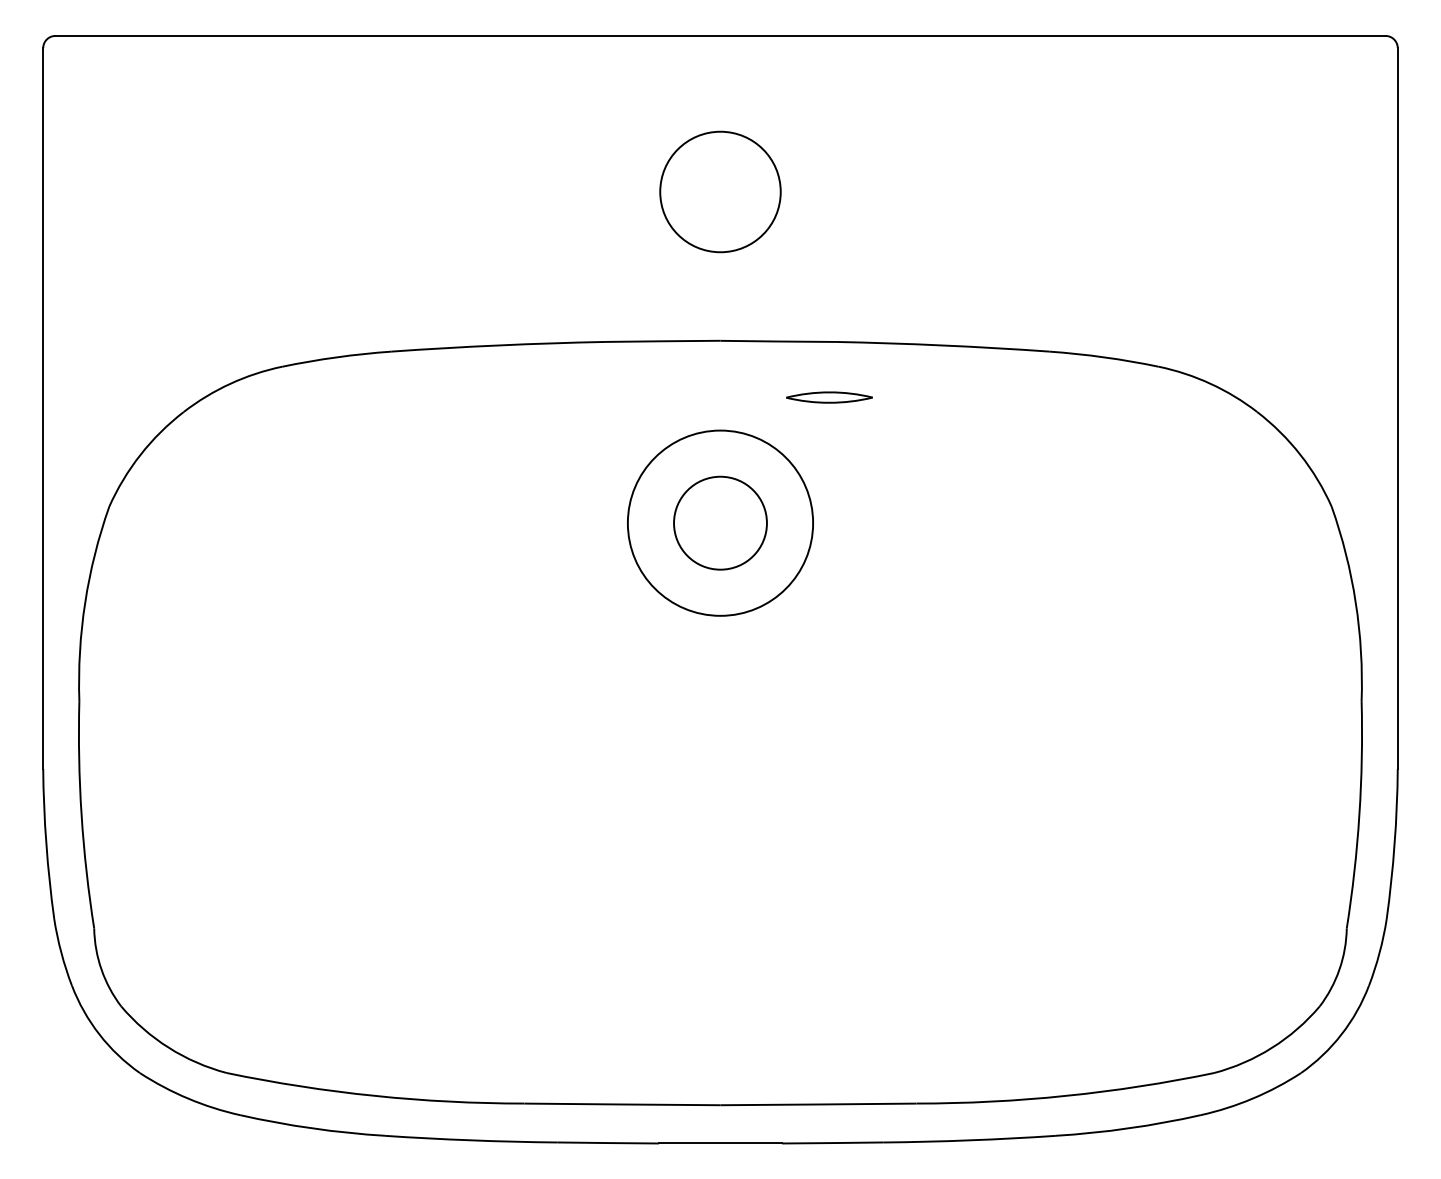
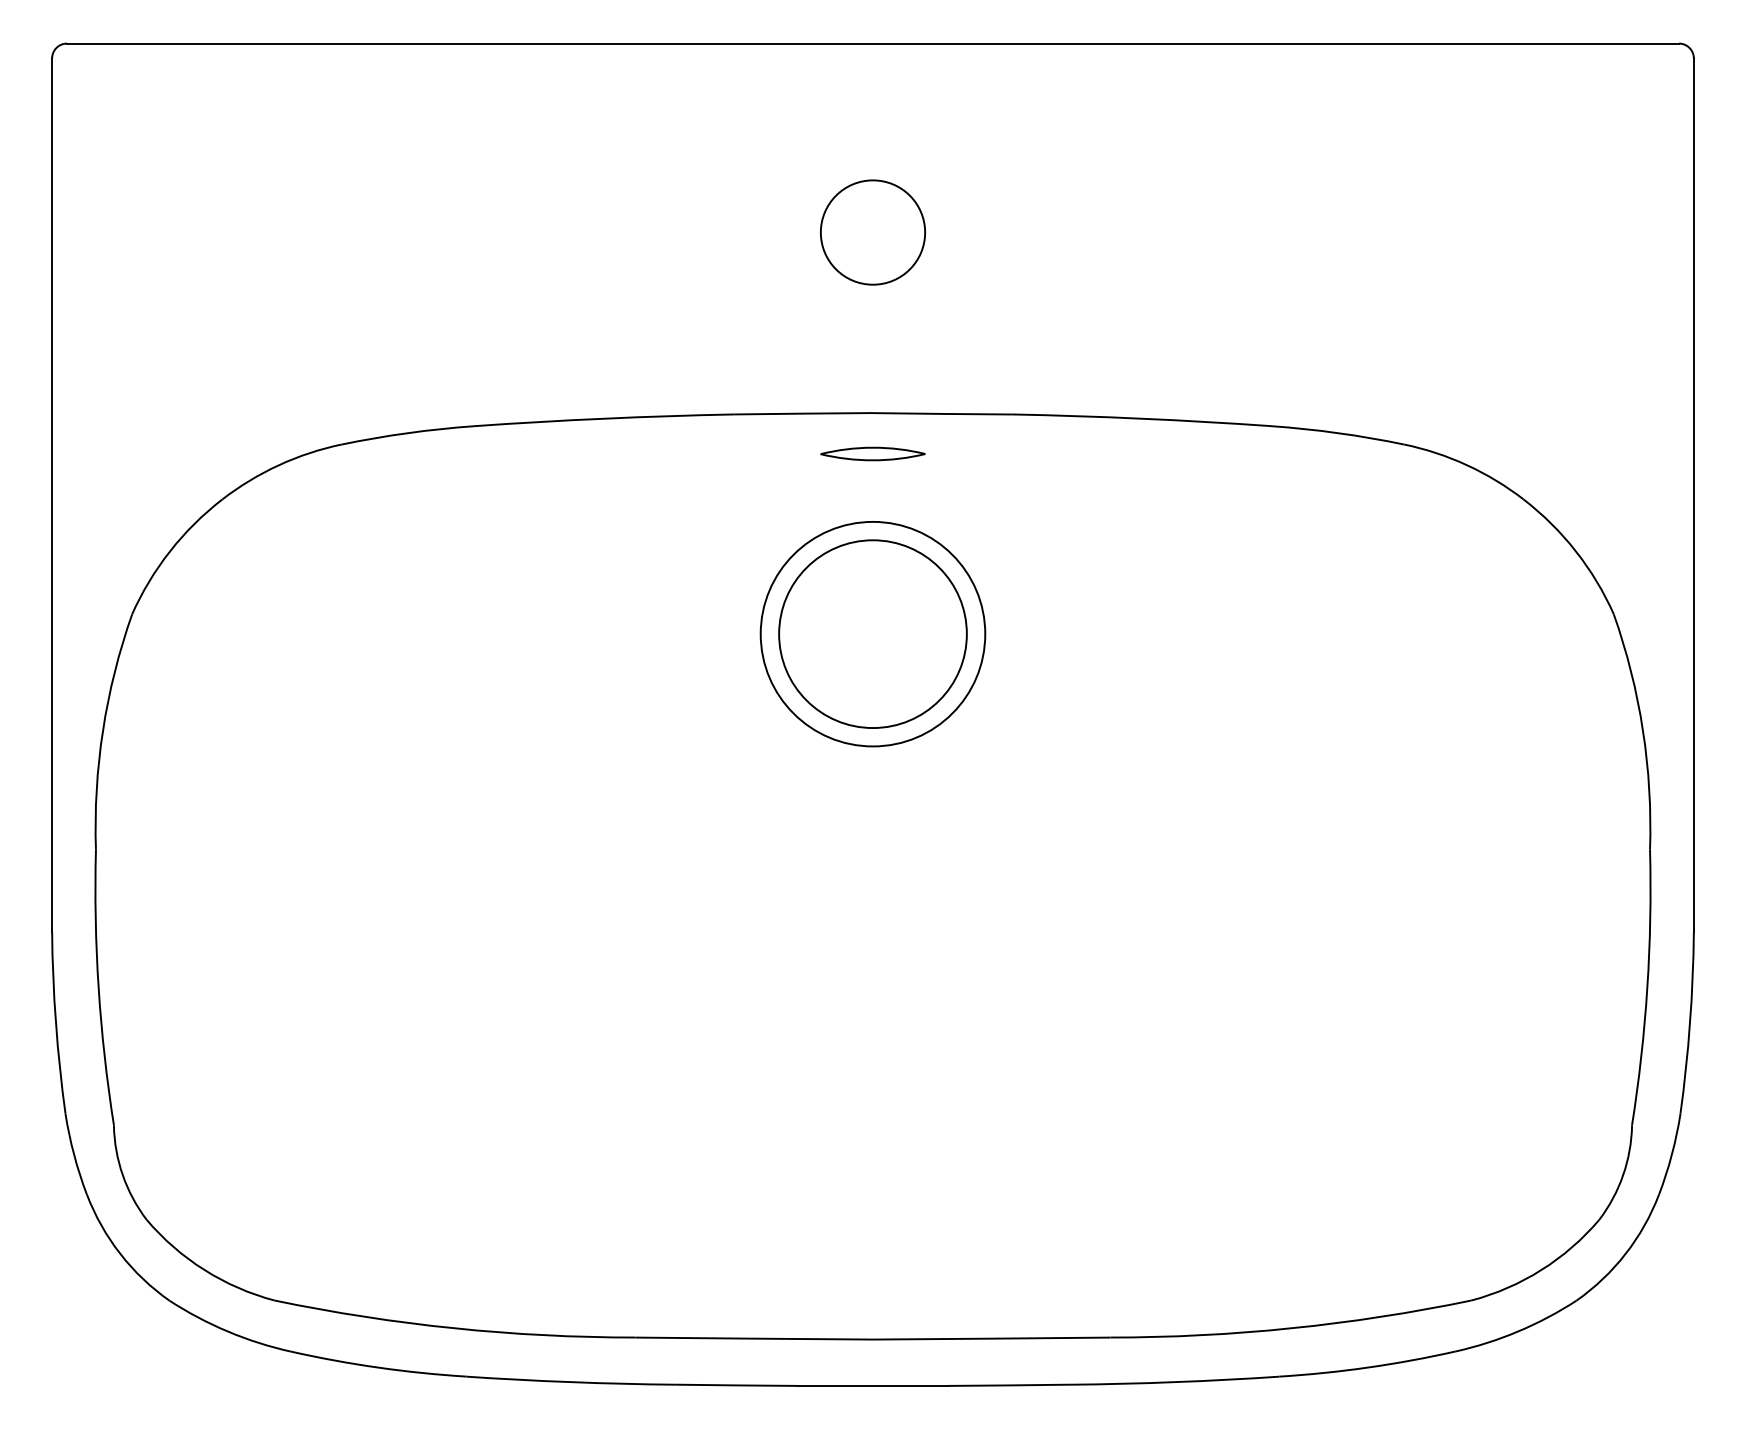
circle: (720, 191) -> (873, 232), size x0.71
part: (829, 397) -> (873, 453), moved
circle: (720, 522) -> (873, 633), size x1.67

